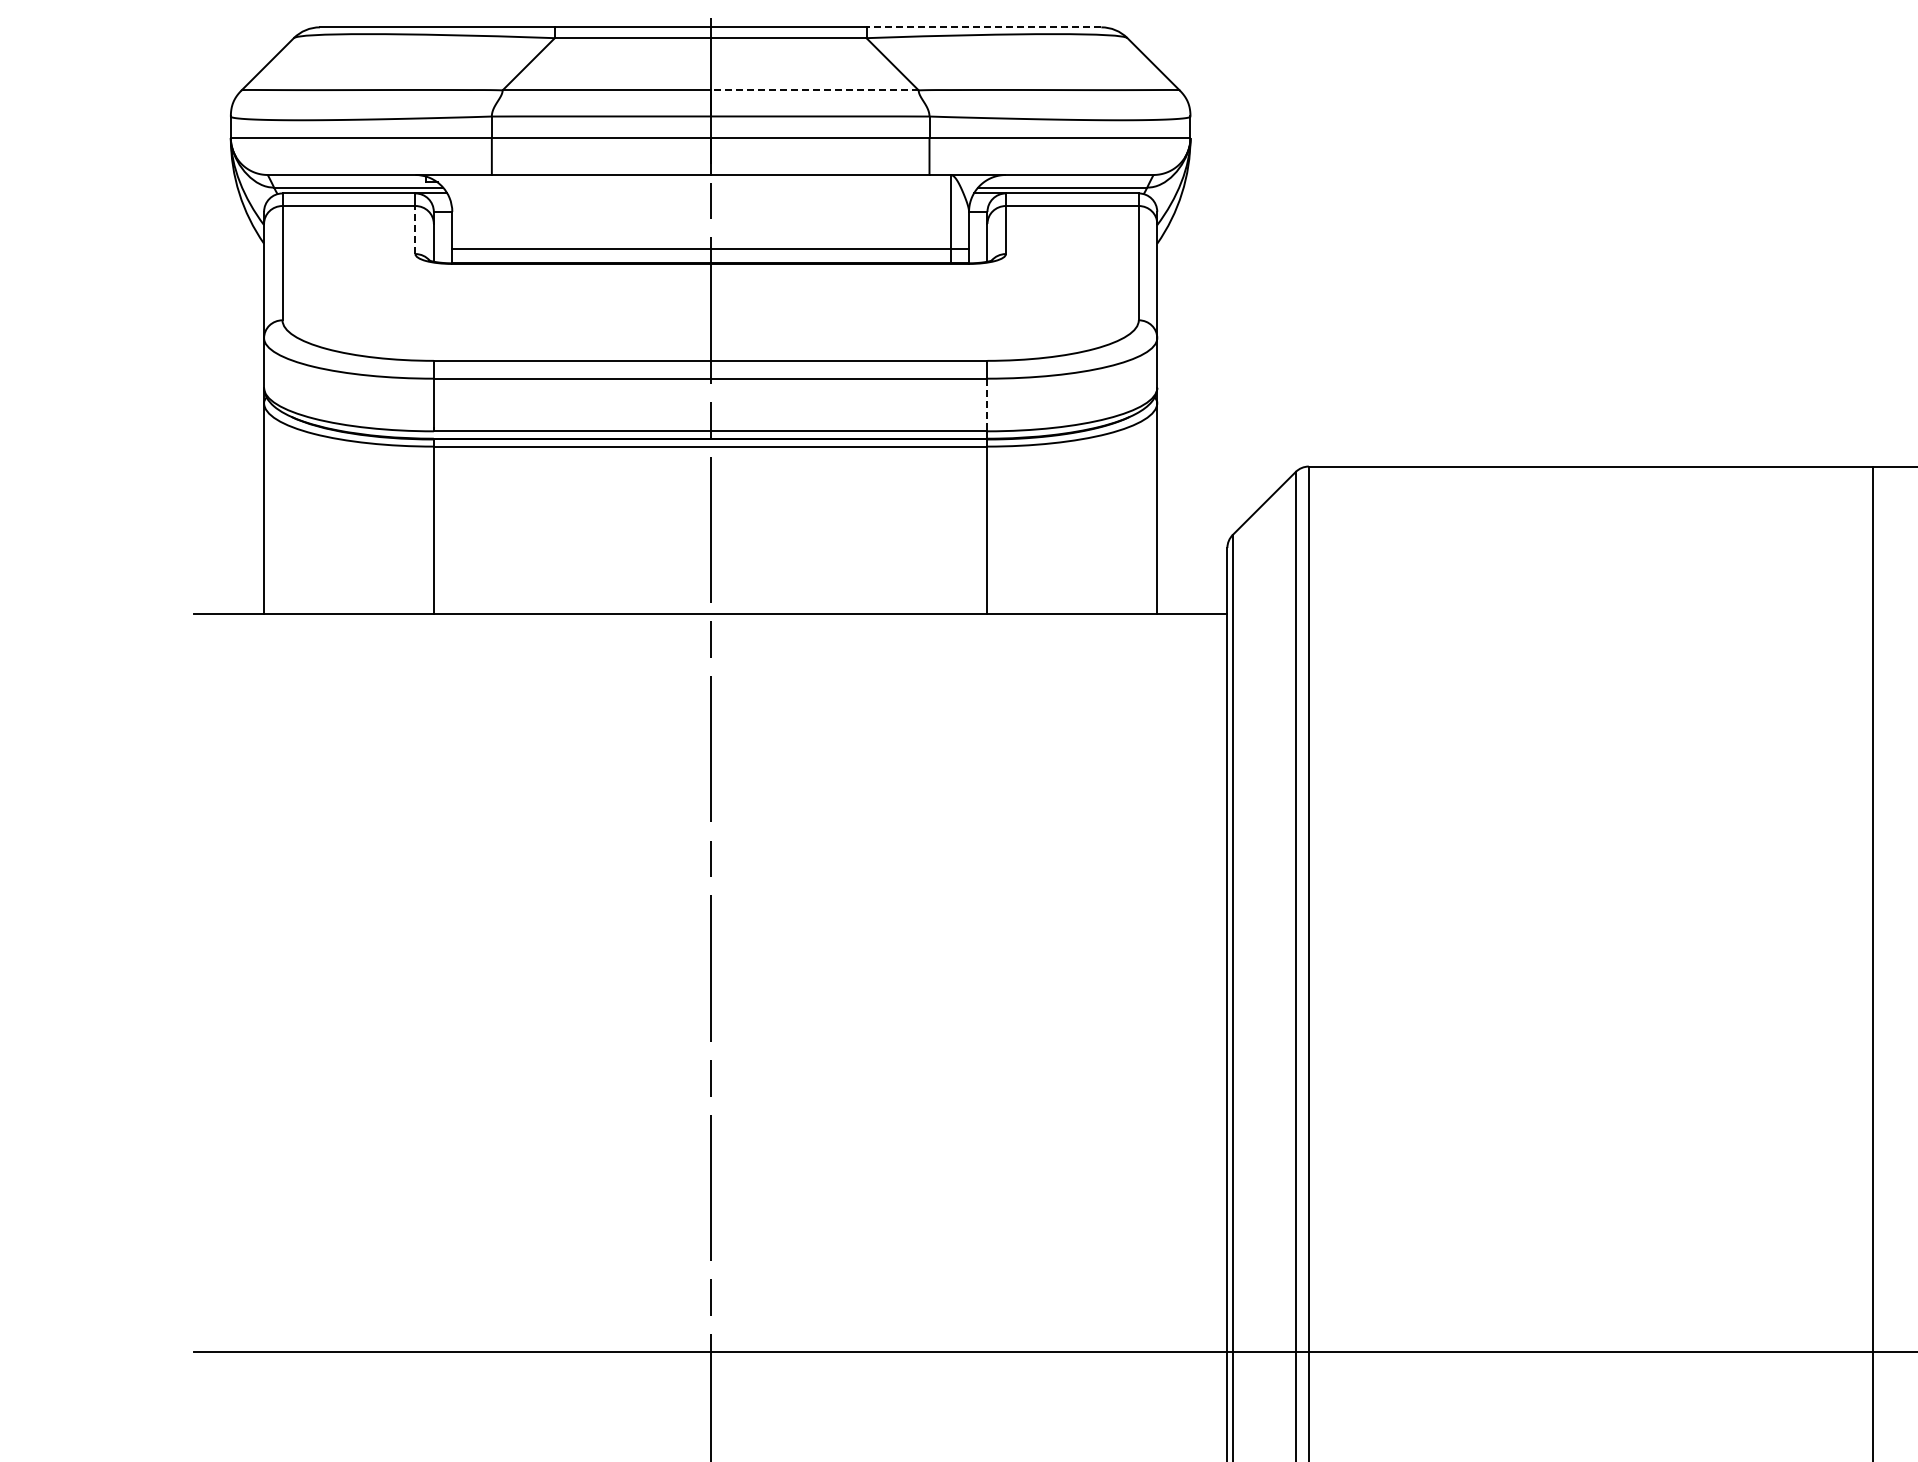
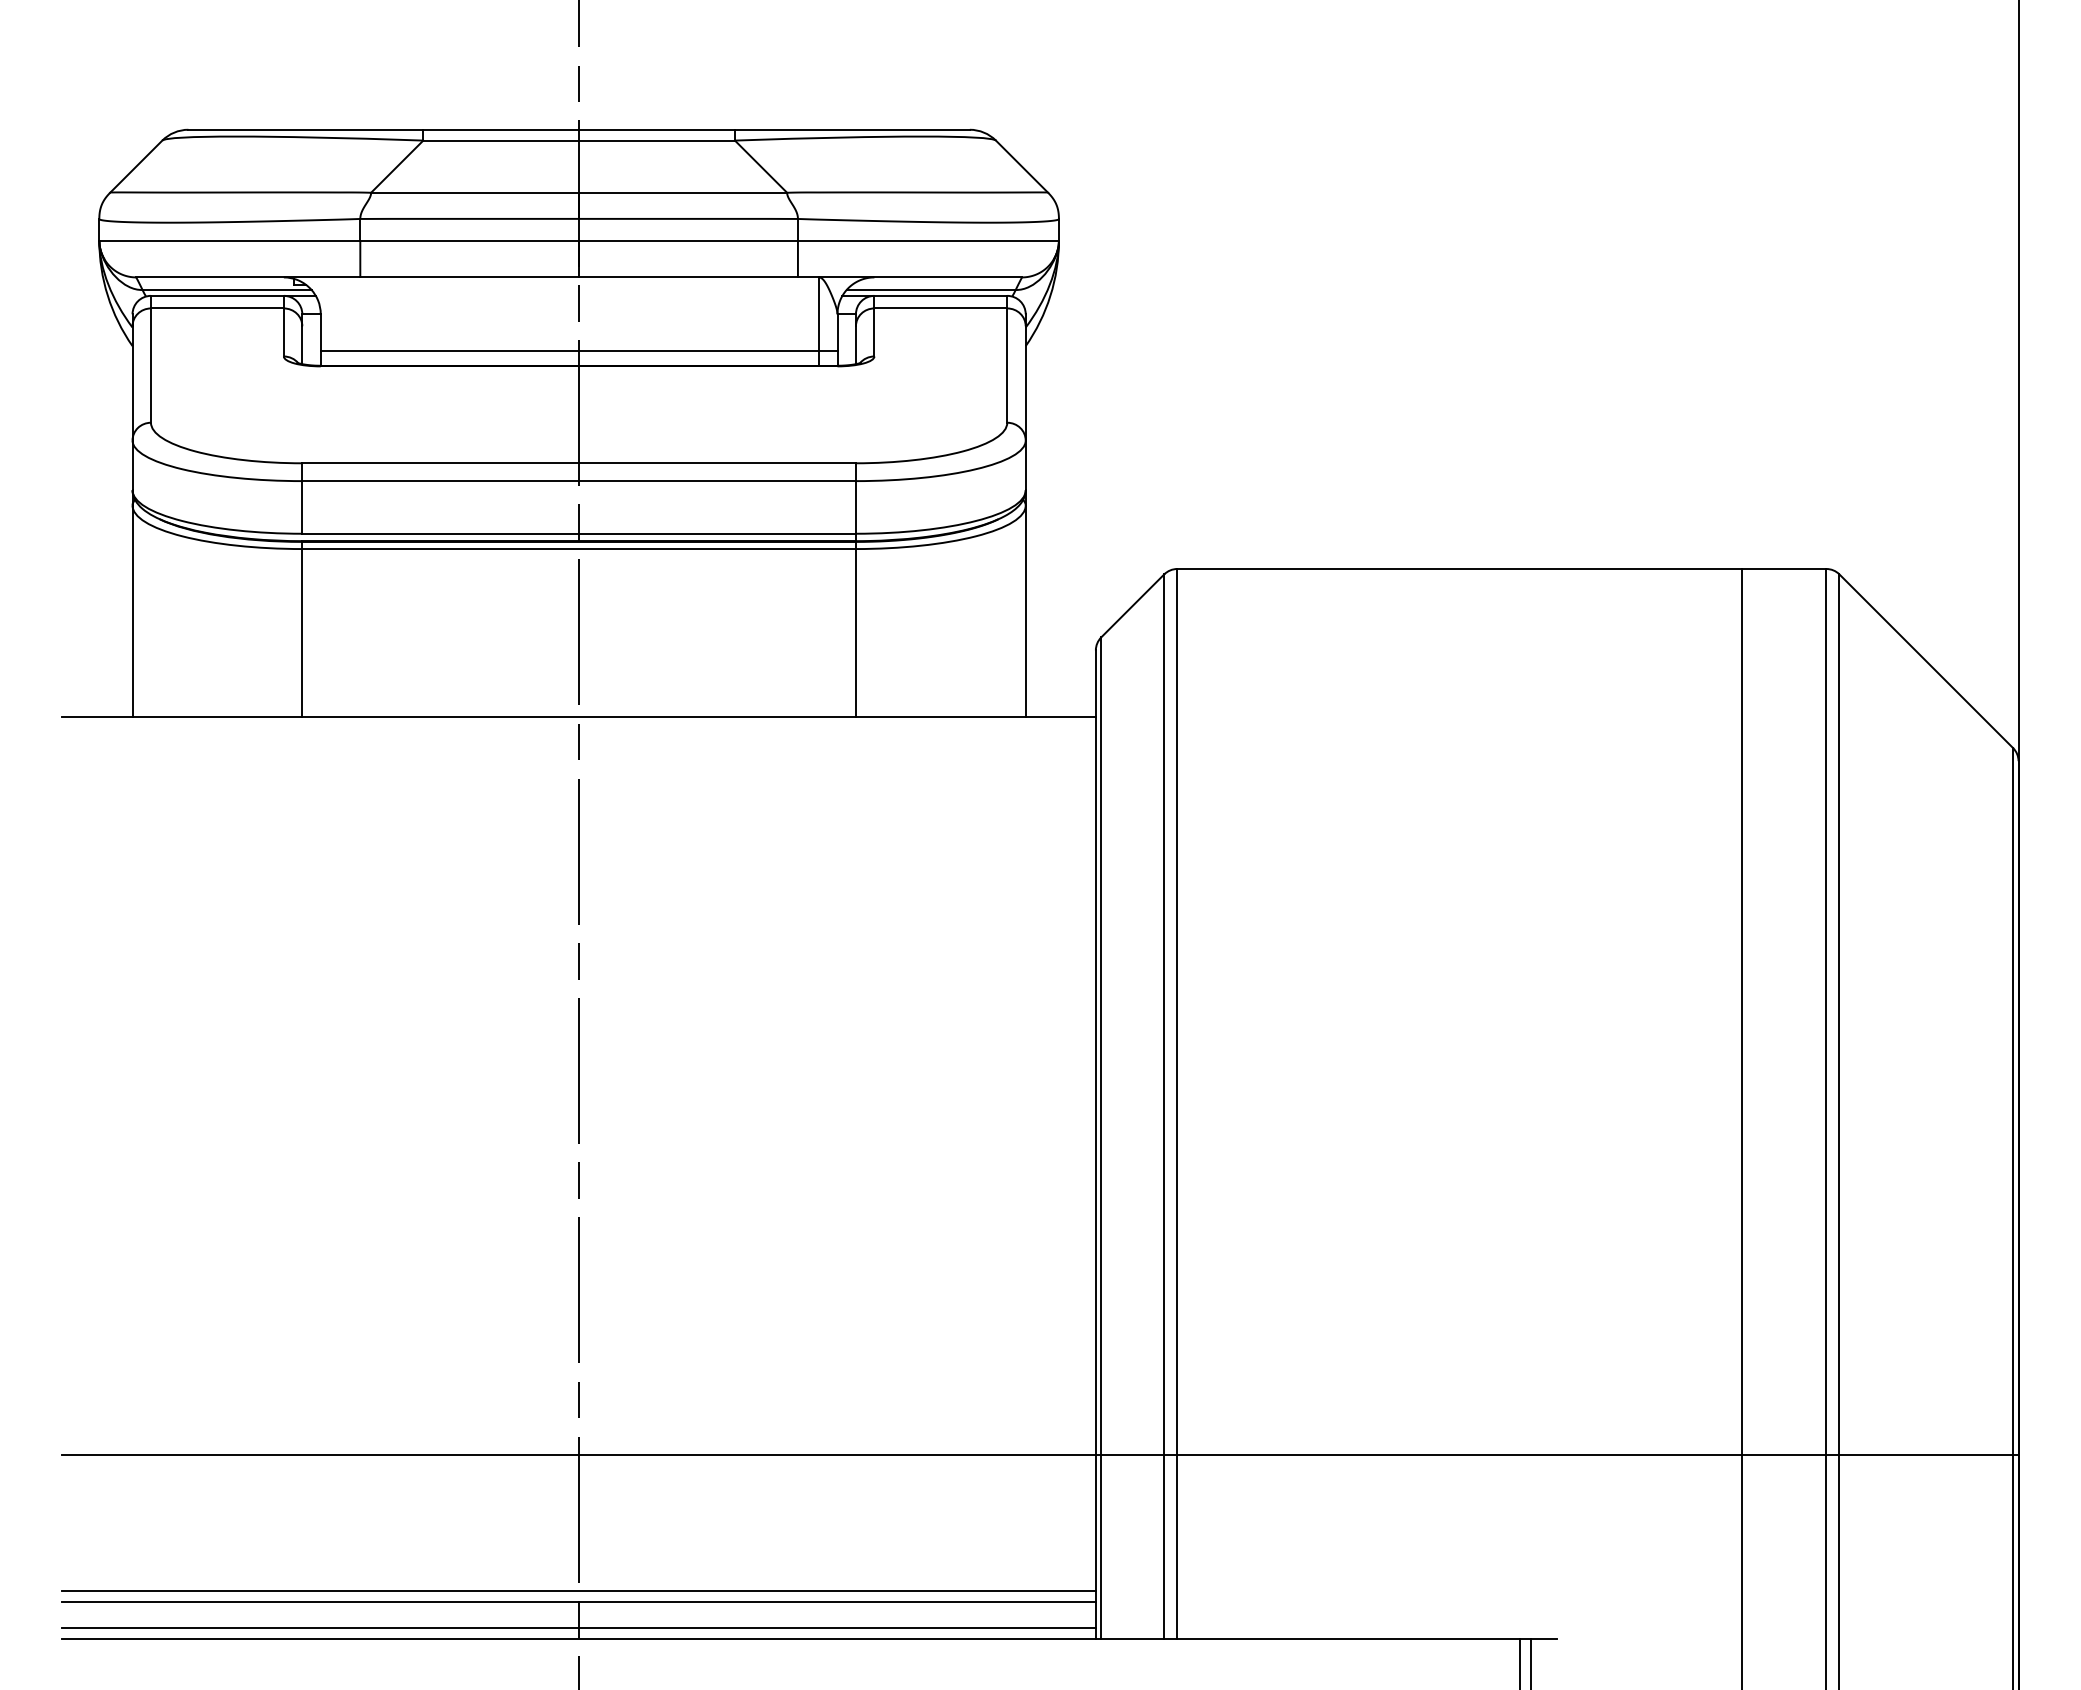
line: (983, 27) -> (851, 129), dashed -> solid
line: (814, 90) -> (682, 192), dashed -> solid
line: (415, 229) -> (283, 331), dashed -> solid
line: (987, 405) -> (855, 507), dashed -> solid

